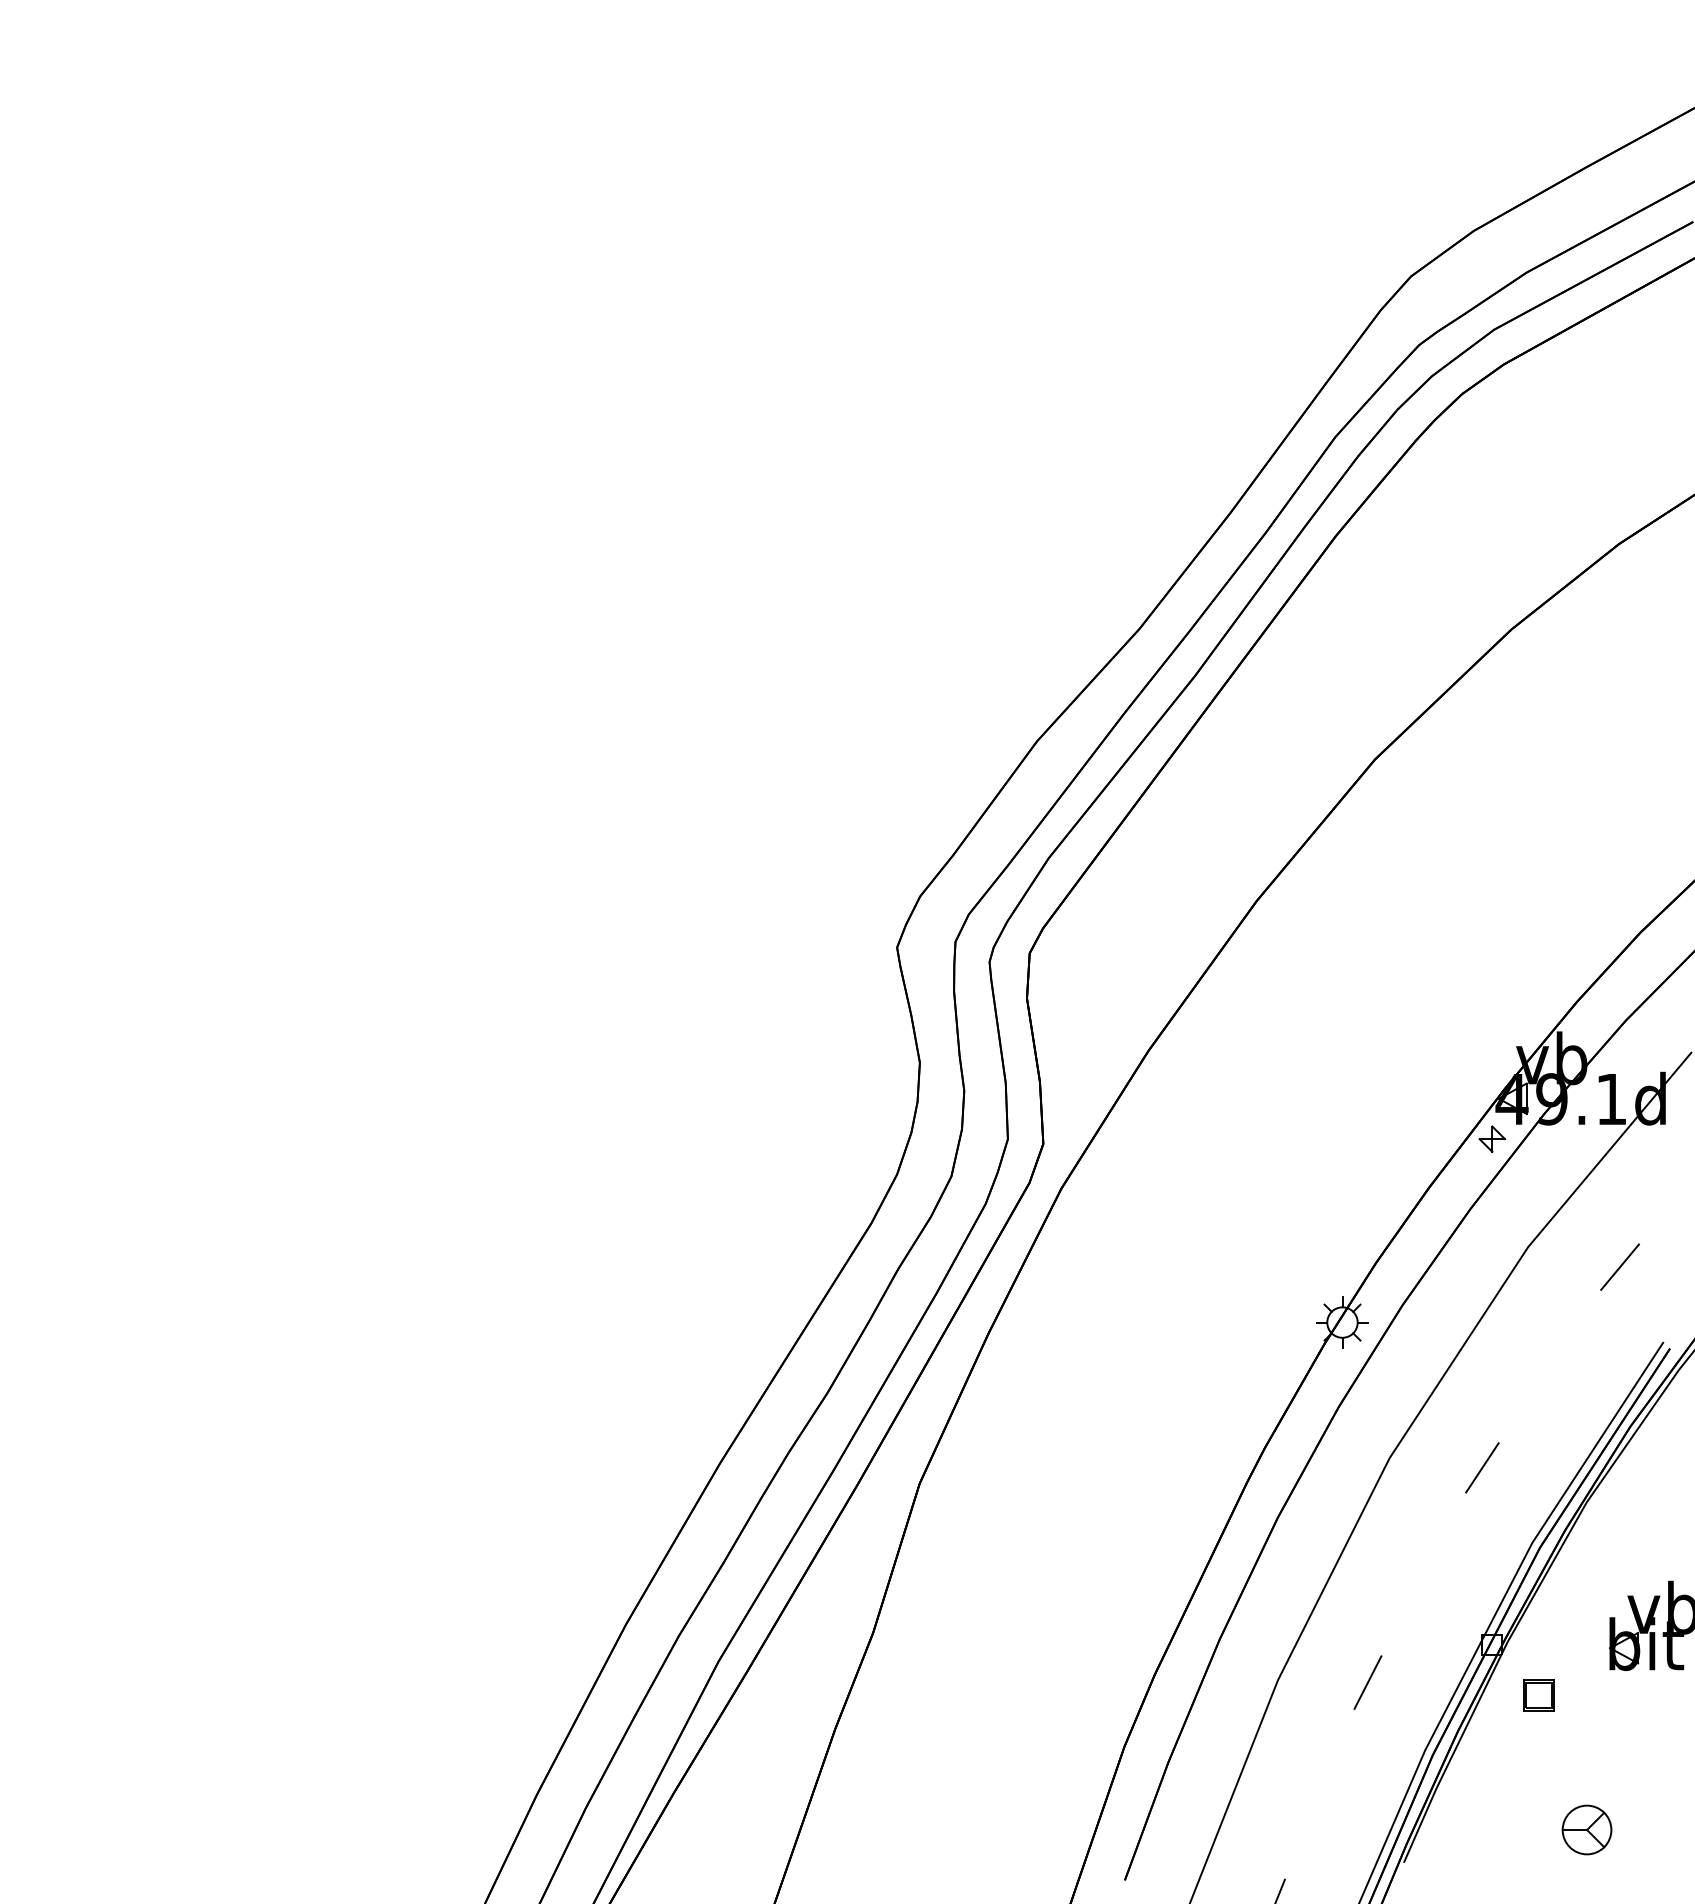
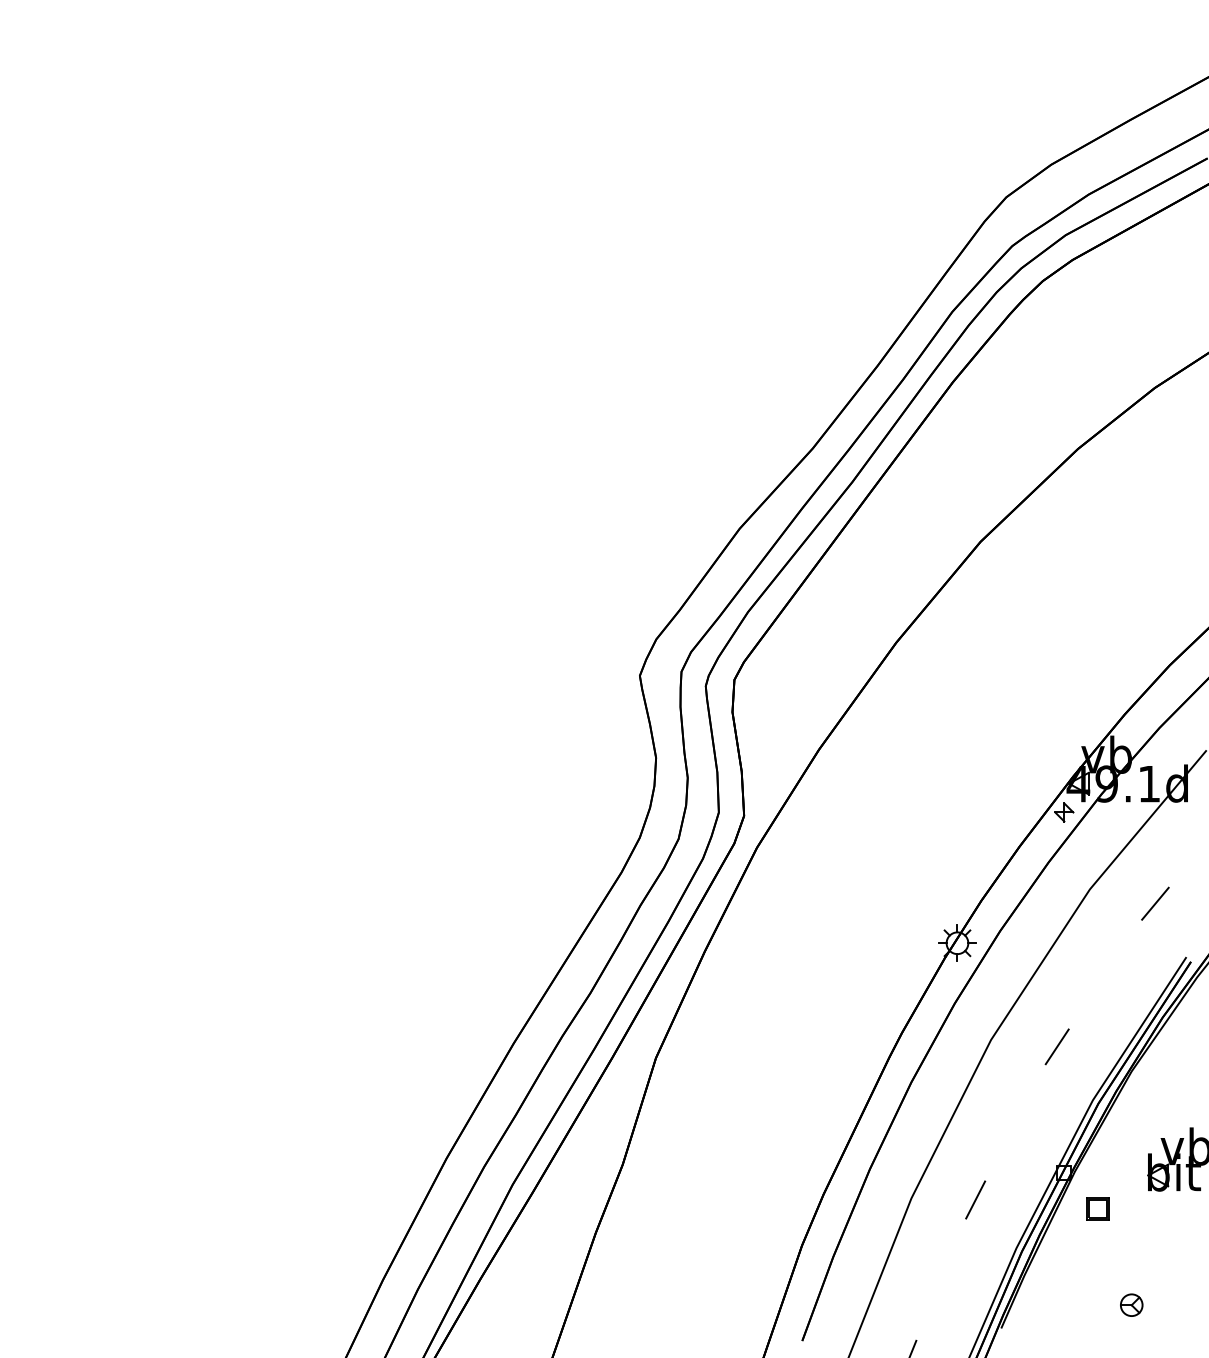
part: (1586, 1830) -> (1131, 1305), size x0.62

